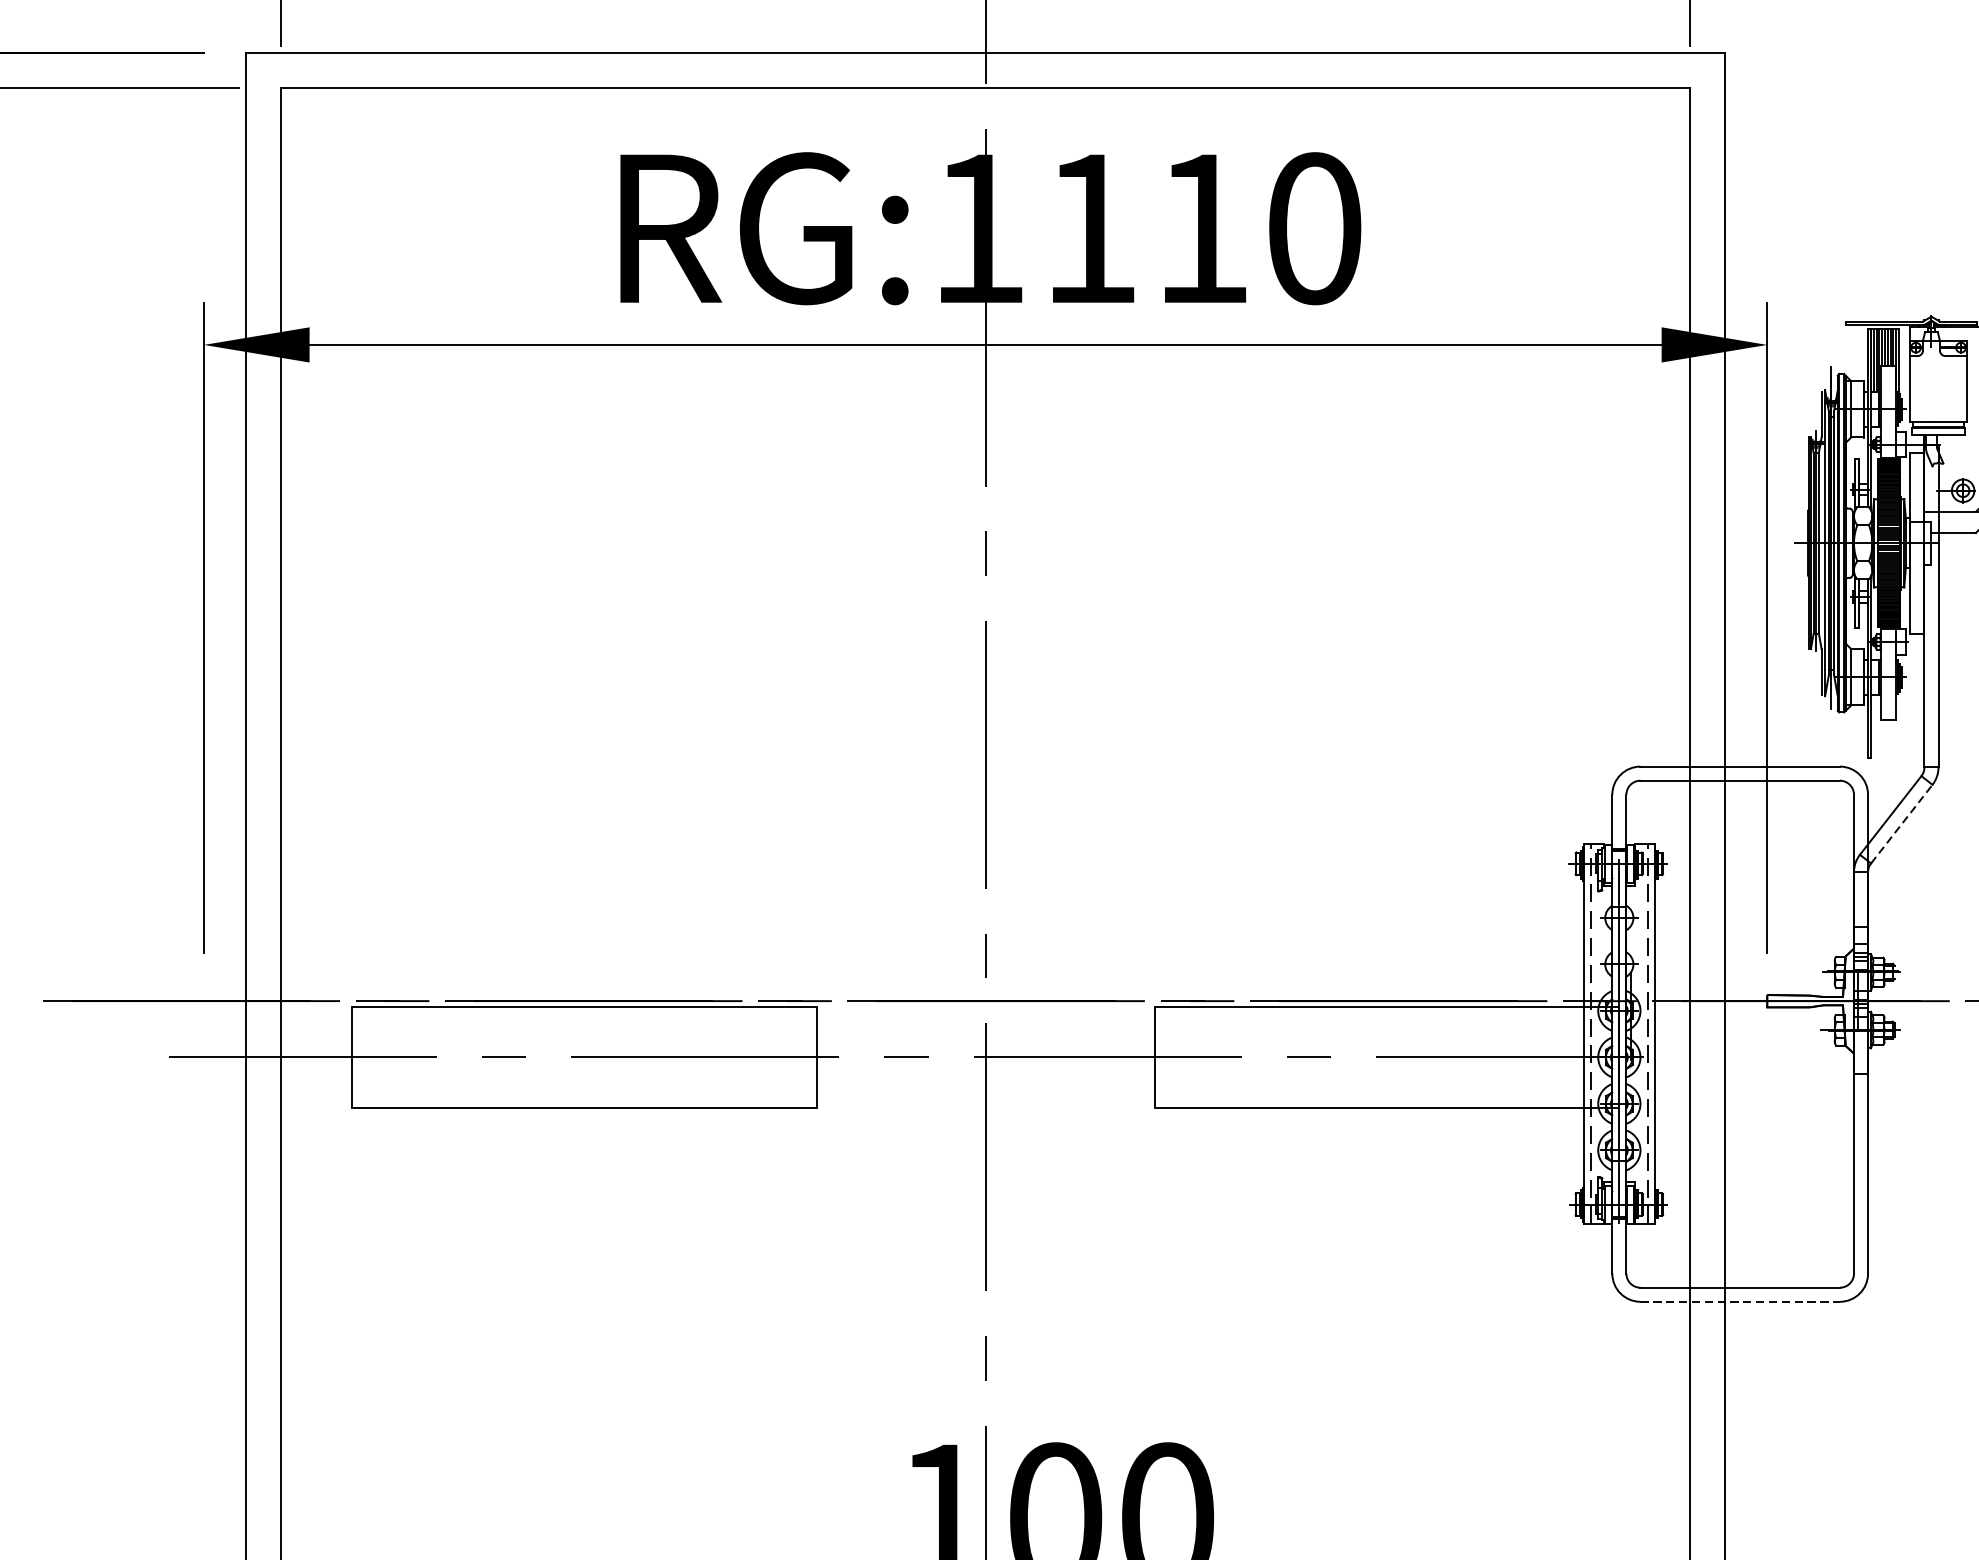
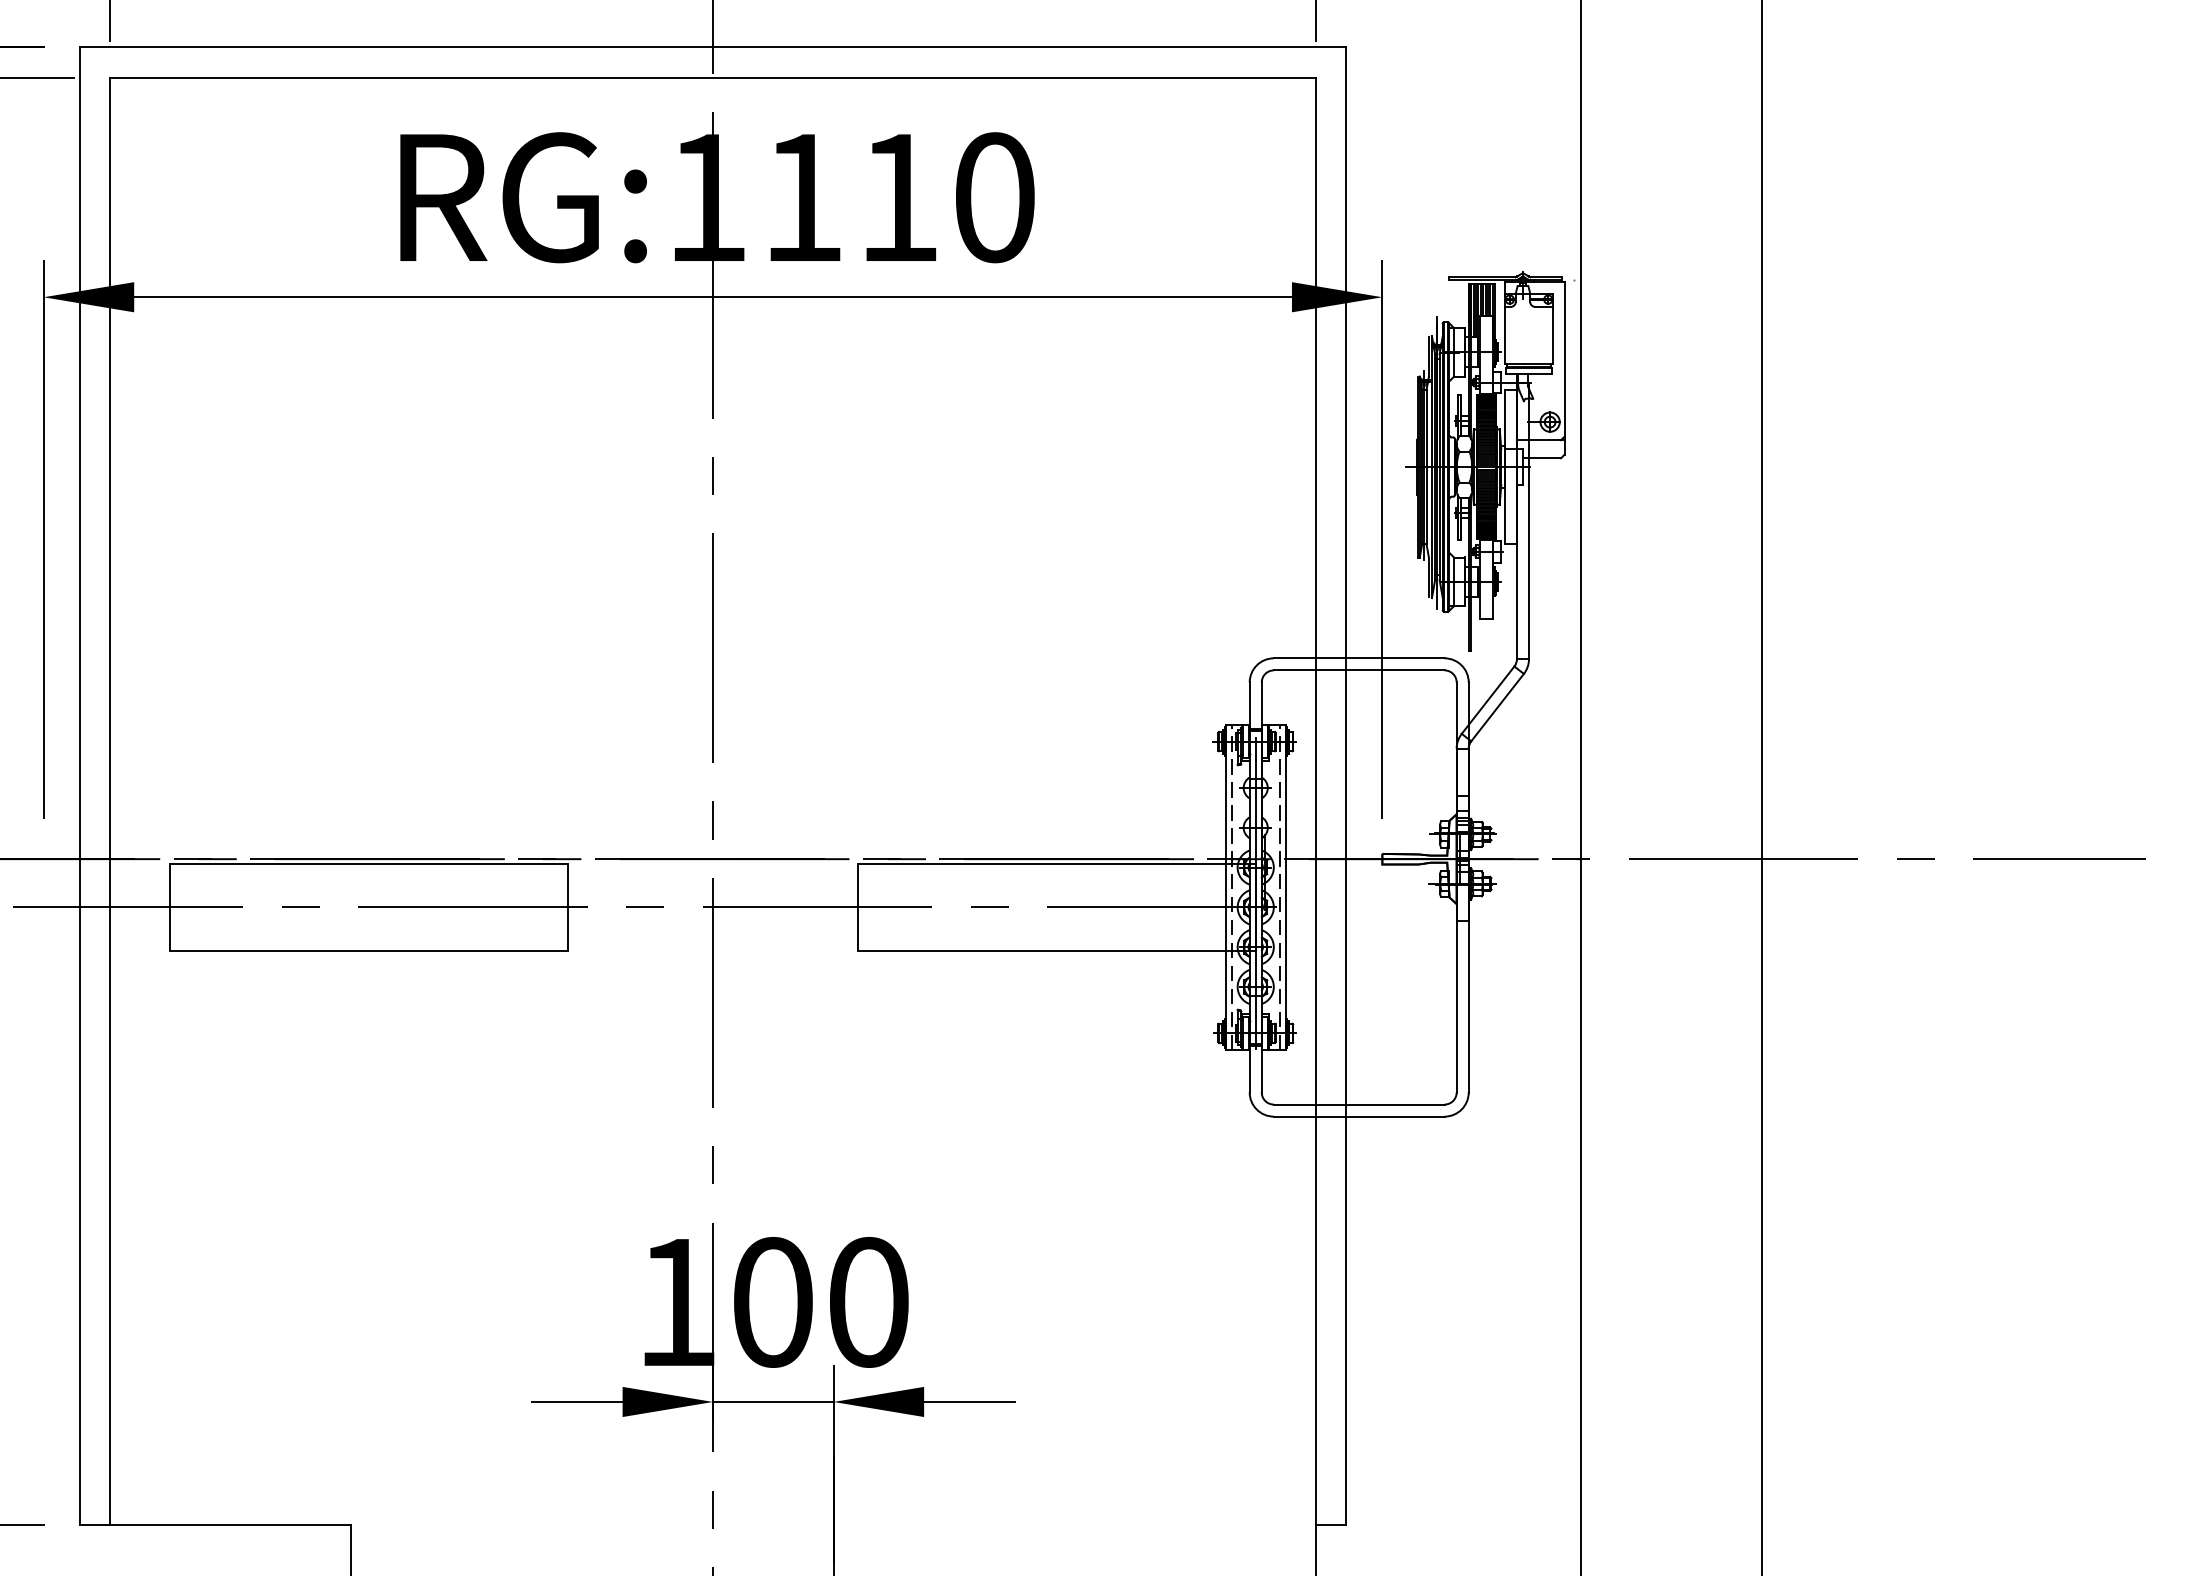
line: (1901, 824) -> (1497, 707), dashed -> solid
line: (1740, 1301) -> (1359, 1116), dashed -> solid

